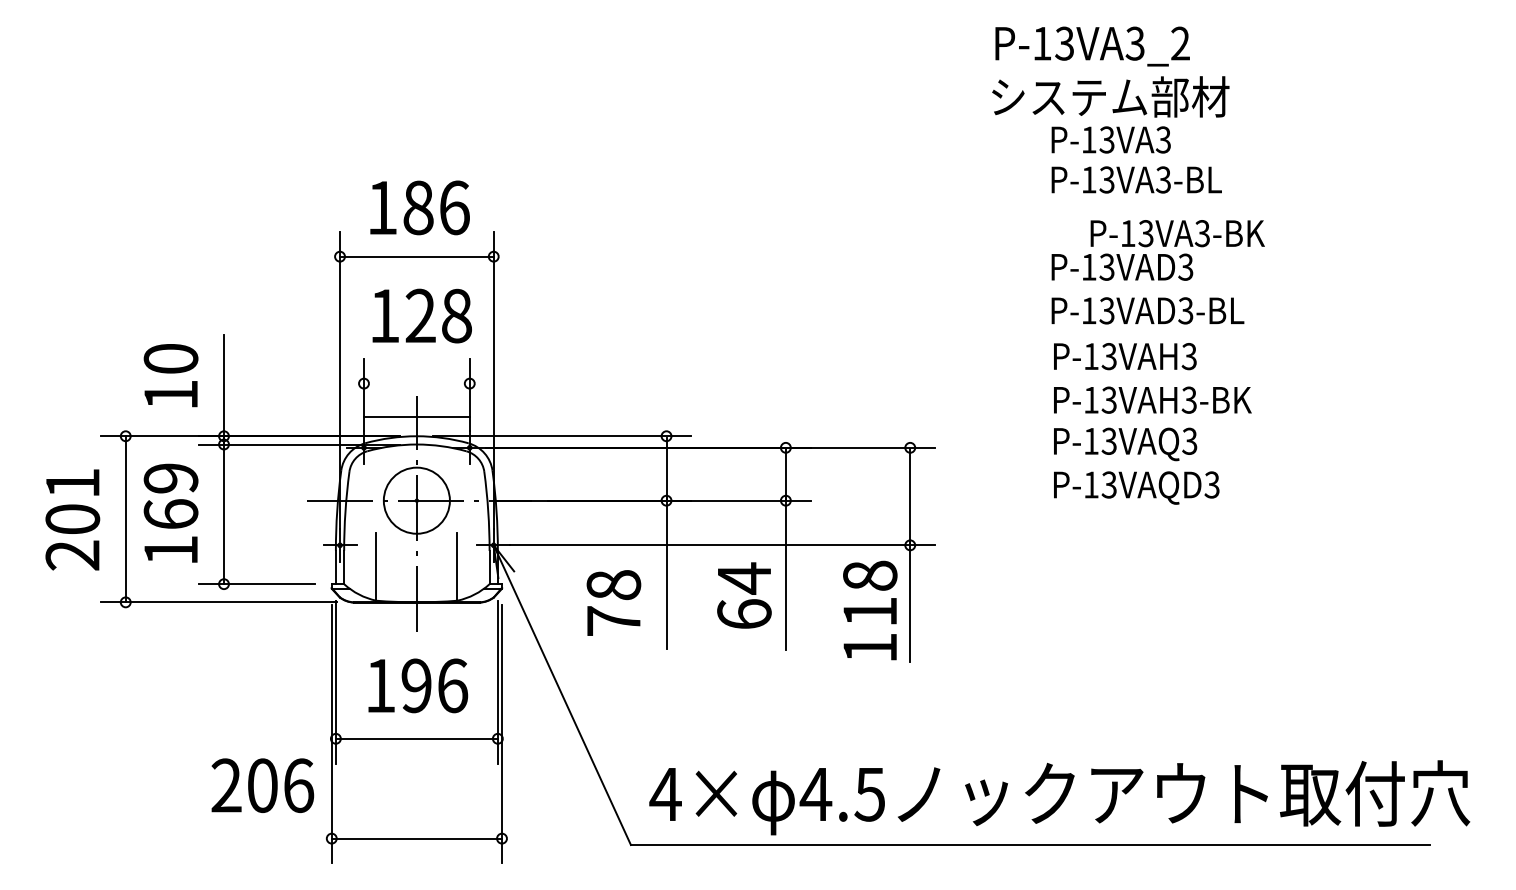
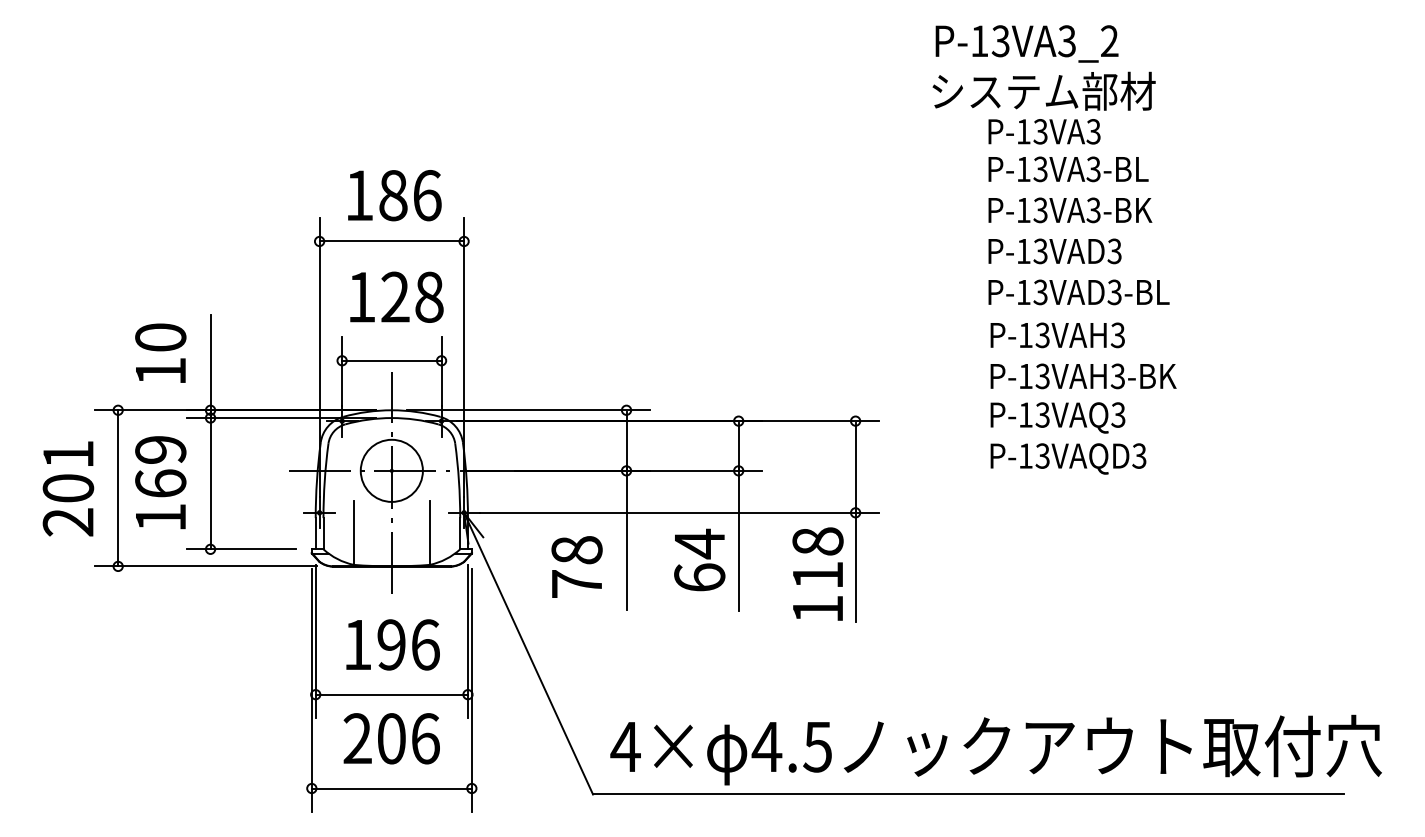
text: (1177, 233) -> (1070, 210), moved
line: (416, 416) -> (391, 360), moved
text: (262, 785) -> (391, 738), moved

